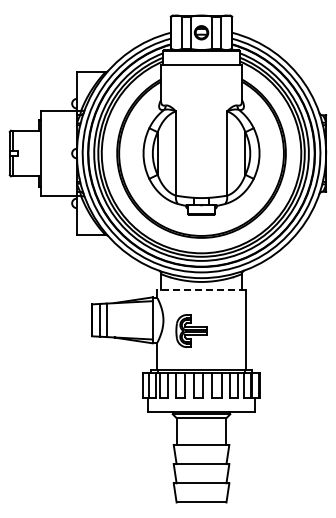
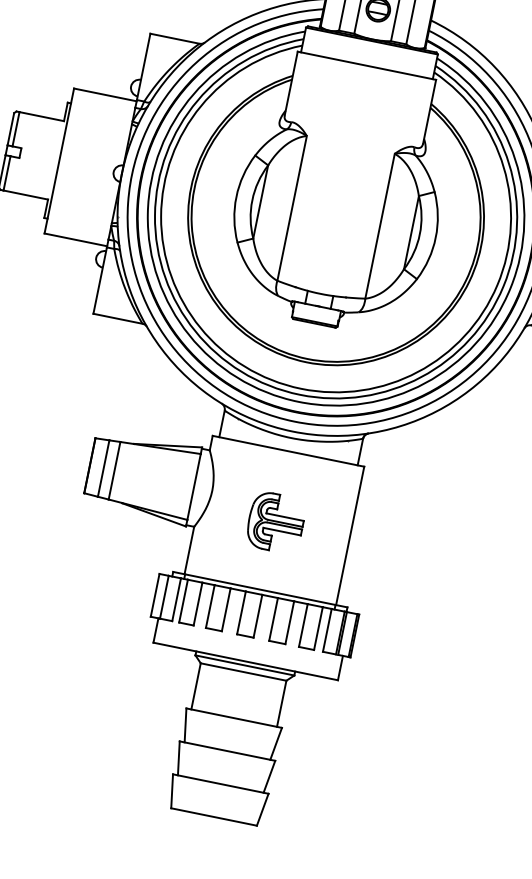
line: (201, 289) -> (288, 450), dashed -> solid
part: (191, 330) -> (275, 521), moved

